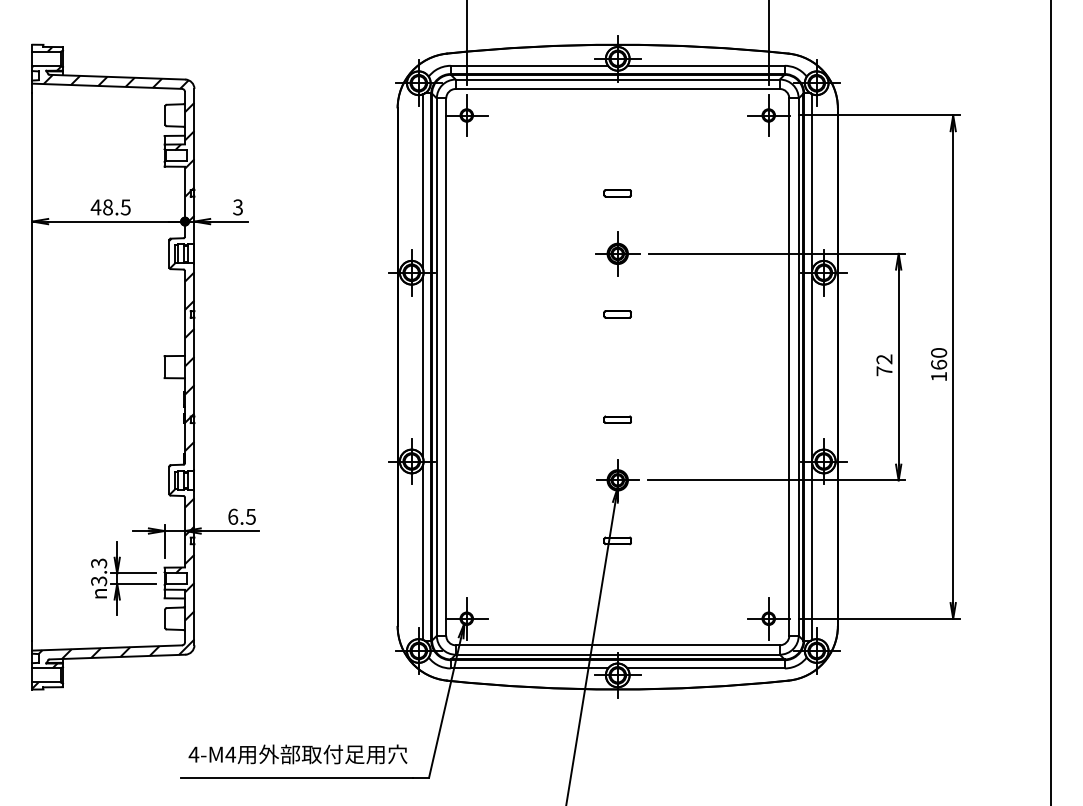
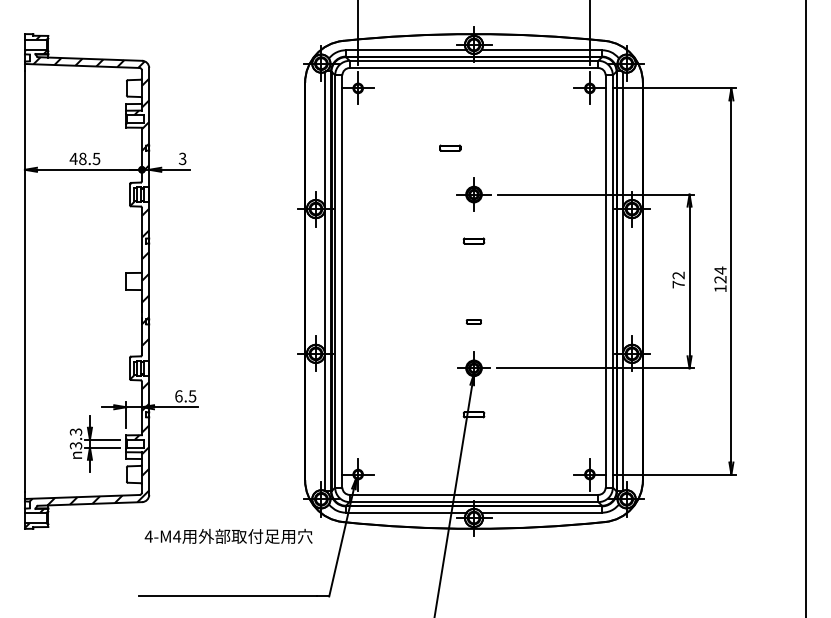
part: (617, 193) -> (450, 148), moved
text: (939, 358) -> (720, 274), 160 -> 124
part: (617, 419) -> (473, 321), size x0.7
text: (297, 754) -> (228, 536), moved

